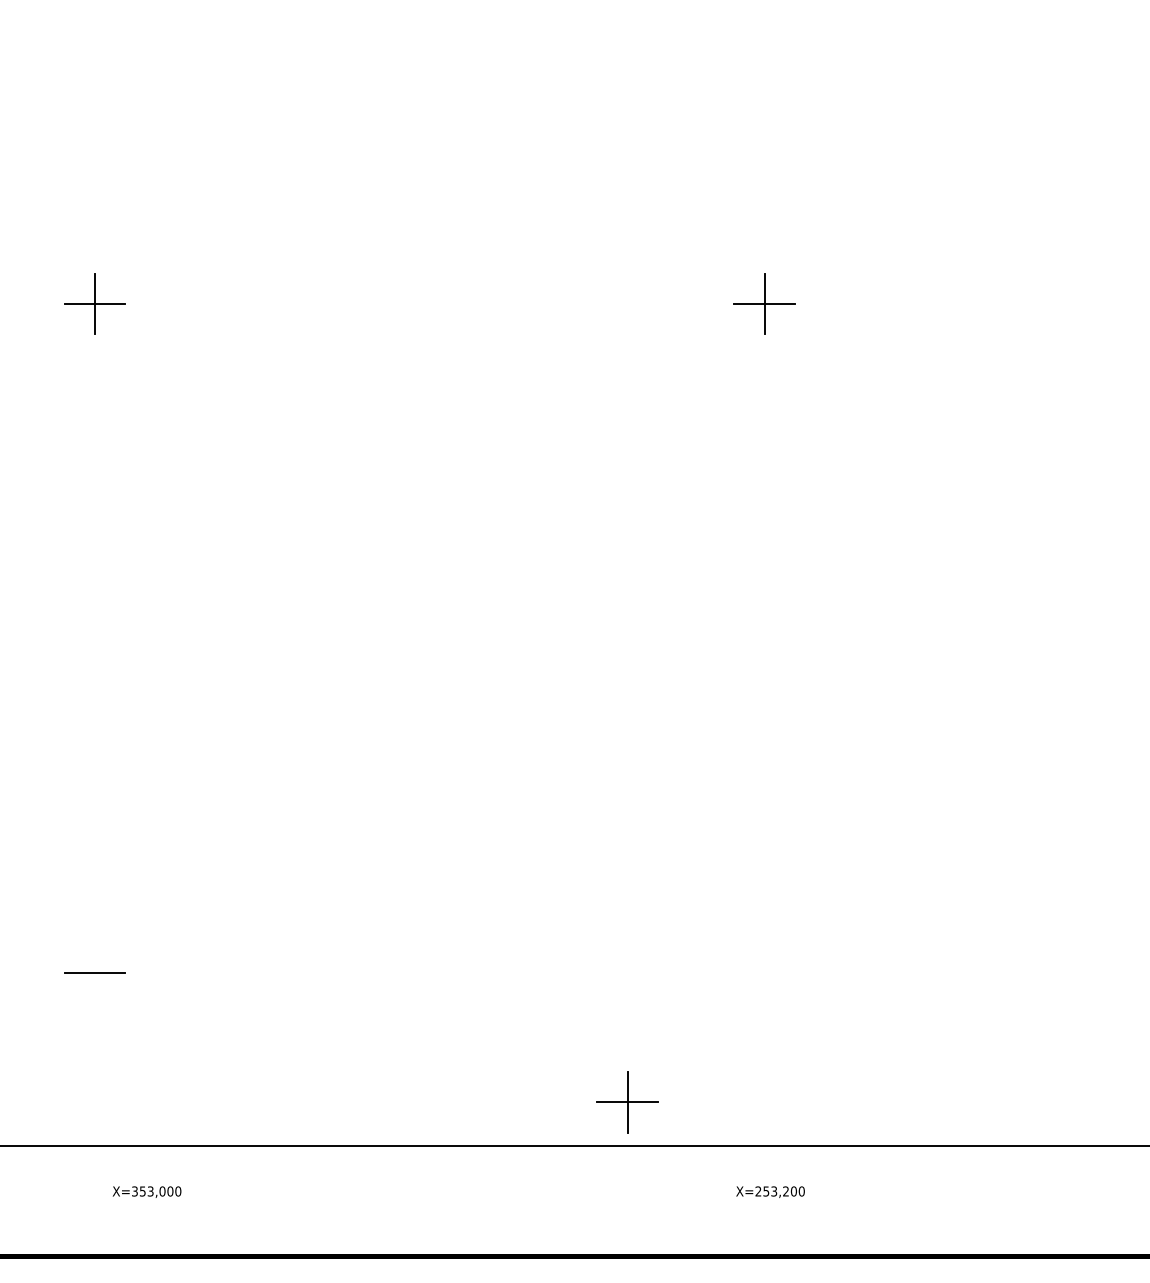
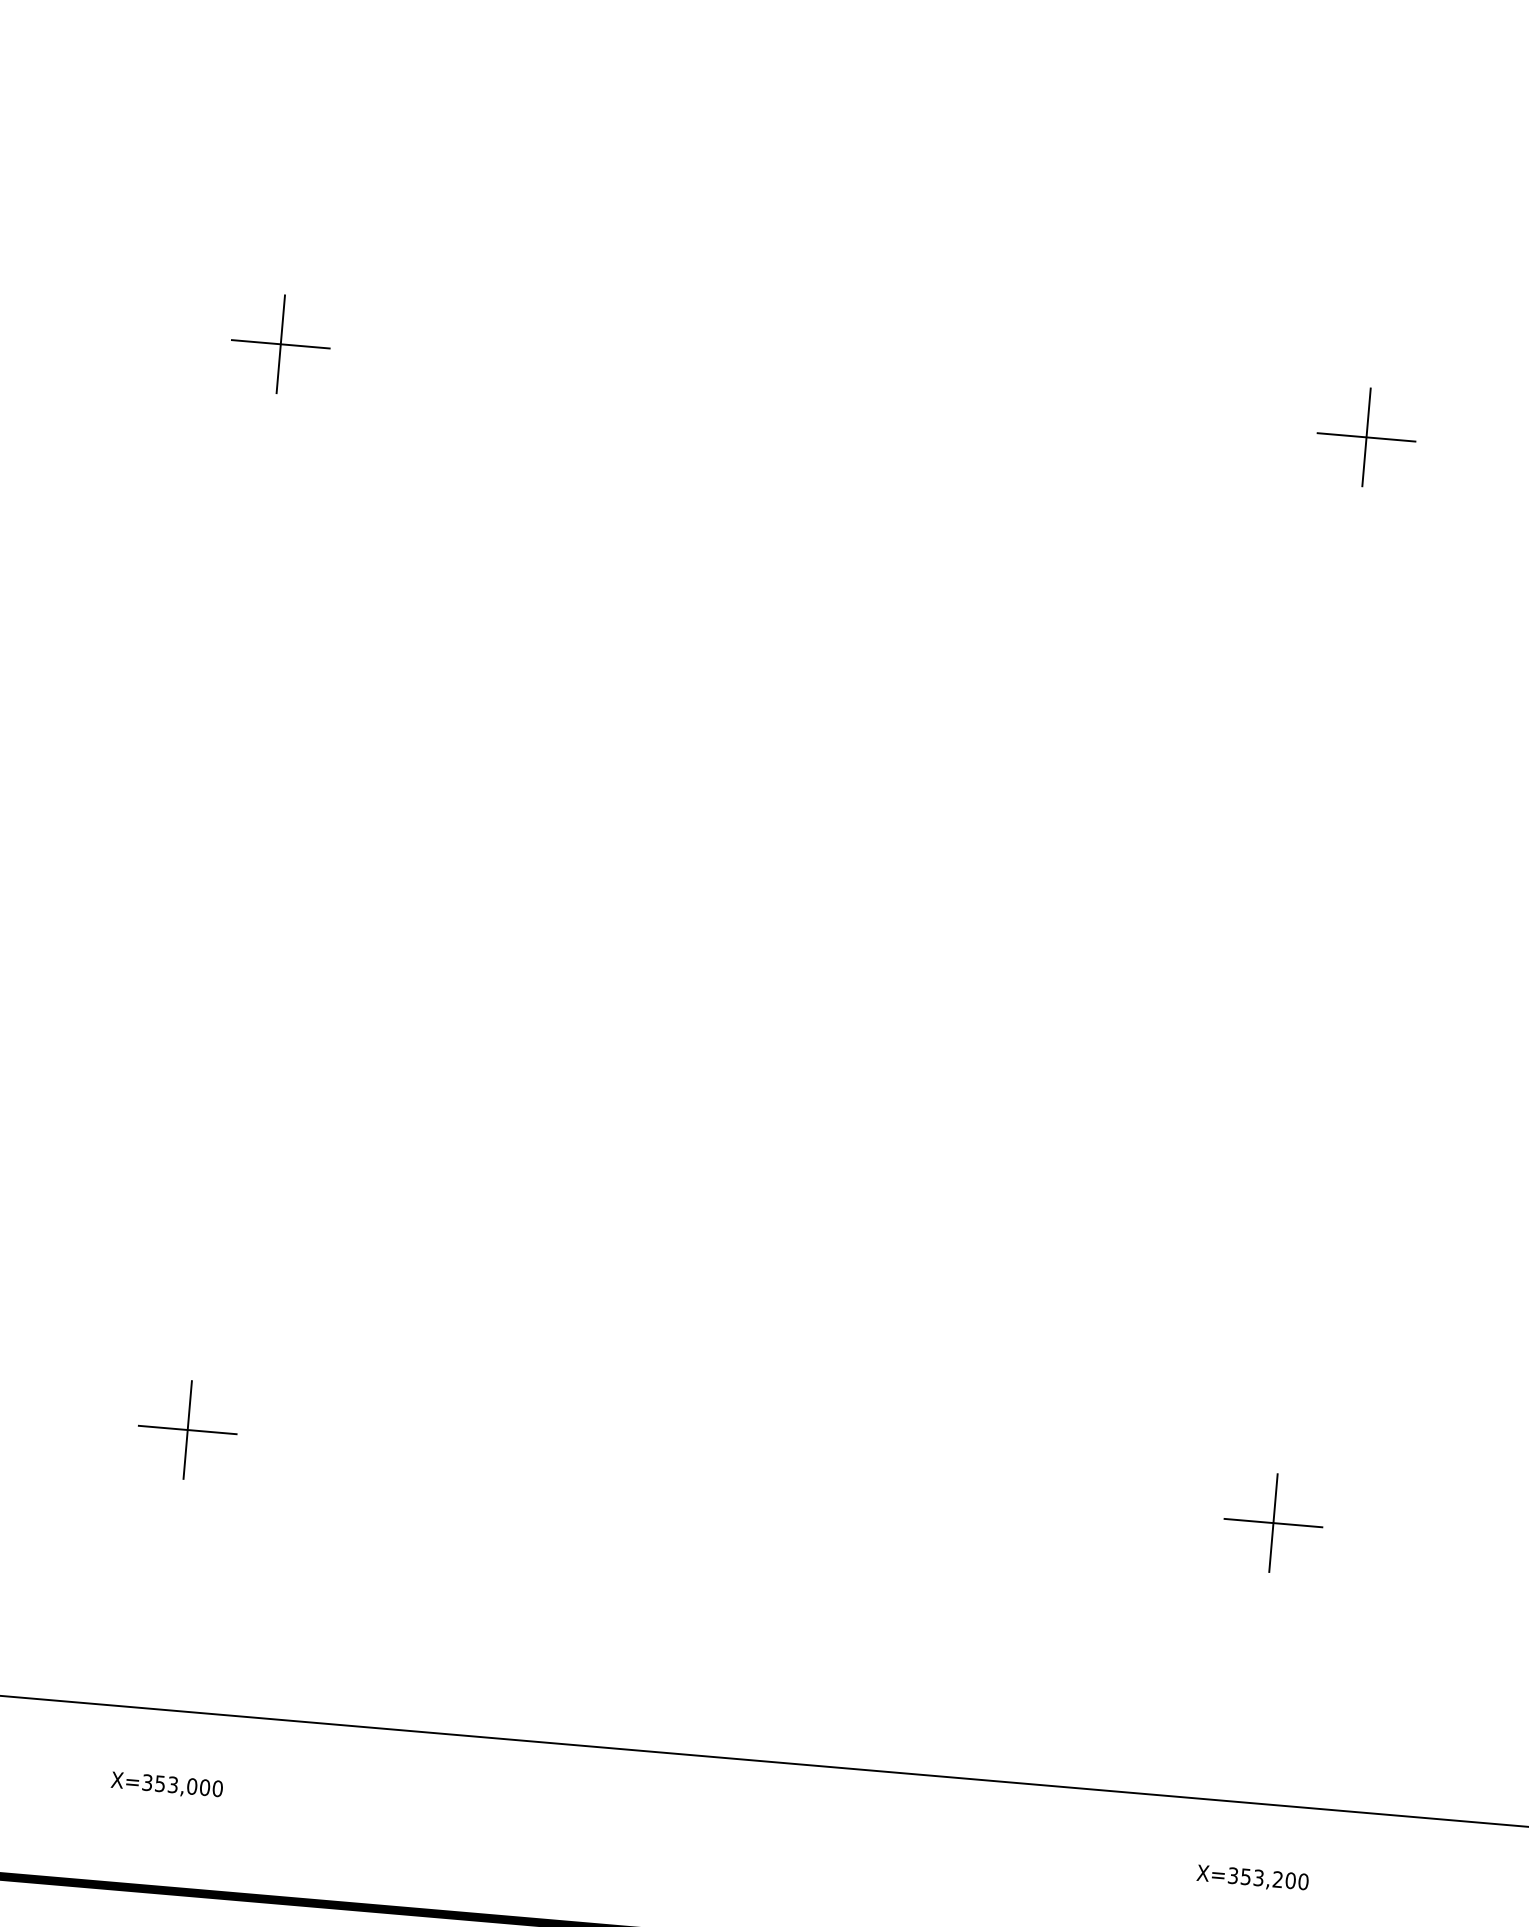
line: (95, 973) -> (188, 1430), added
part: (627, 1102) -> (1273, 1523), moved
text: (146, 1191) -> (166, 1784), moved
text: (758, 1191) -> (1233, 1875), X=253,200 -> X=353,200

